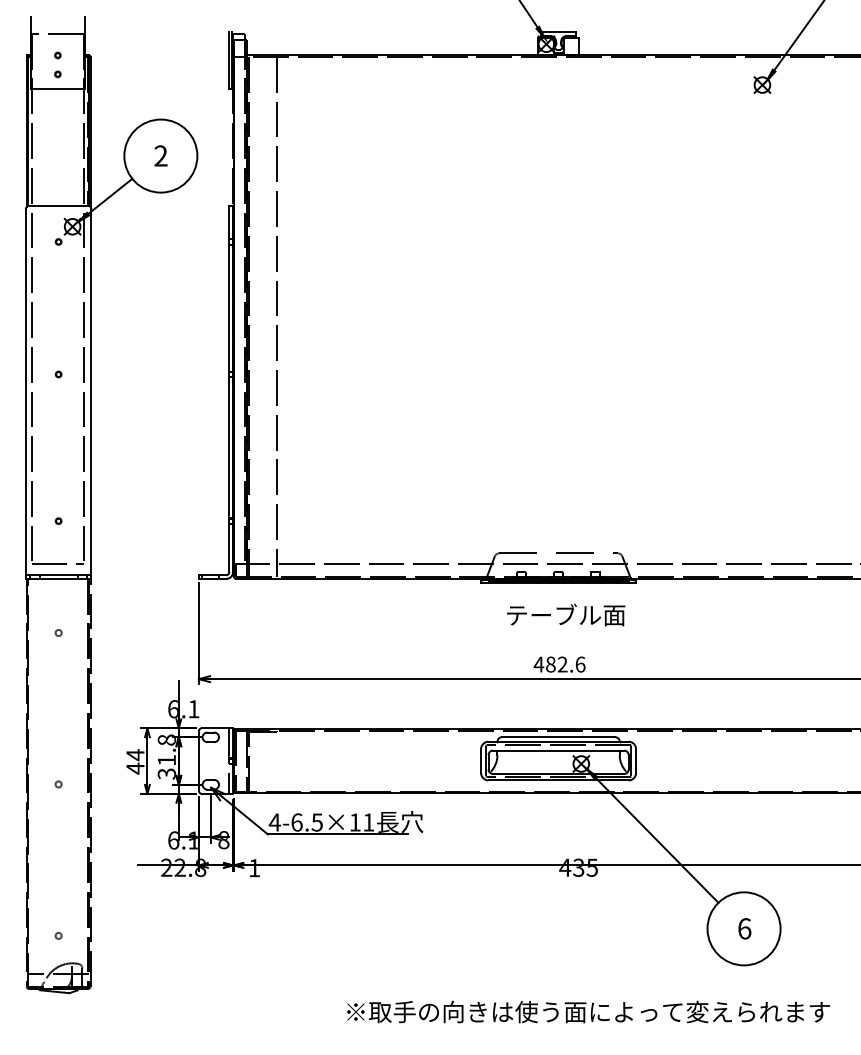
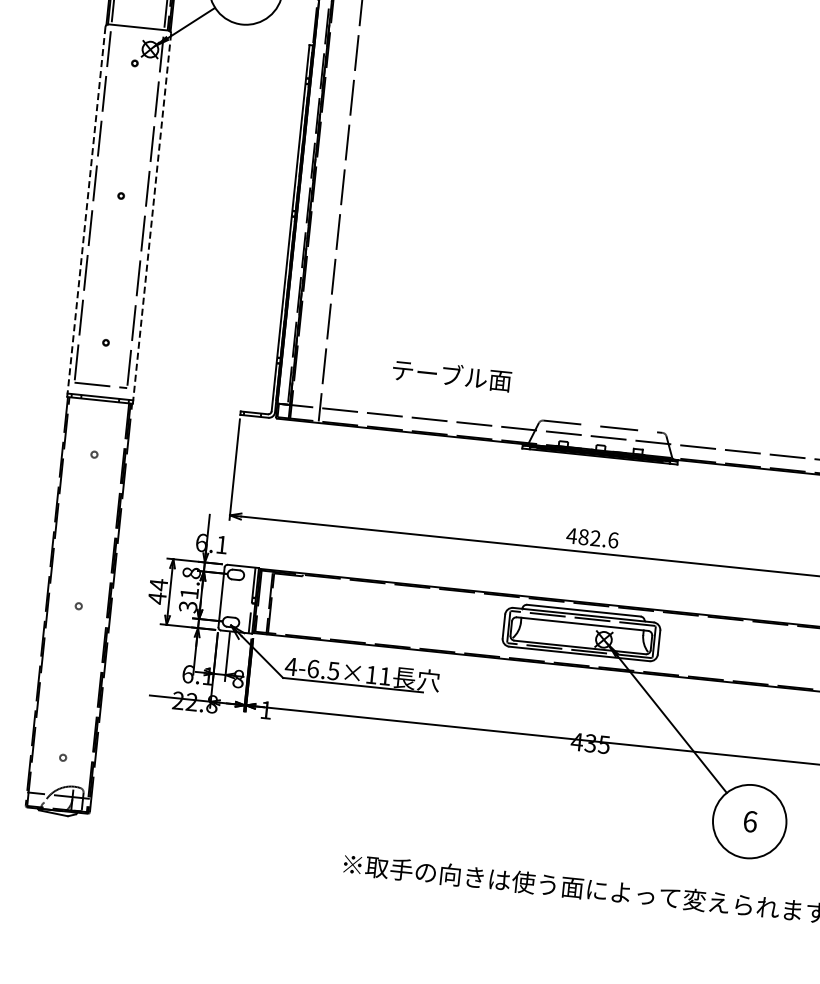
line: (25, 393) -> (86, 211), solid -> dashed
line: (91, 393) -> (152, 218), solid -> dashed
text: (566, 614) -> (452, 374), moved

